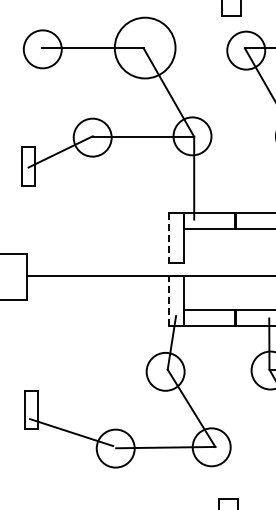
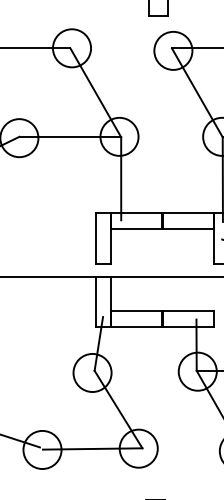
circle: (145, 48) -> (72, 48), size x0.62
line: (168, 238) -> (95, 239), dashed -> solid
line: (168, 300) -> (95, 301), dashed -> solid

